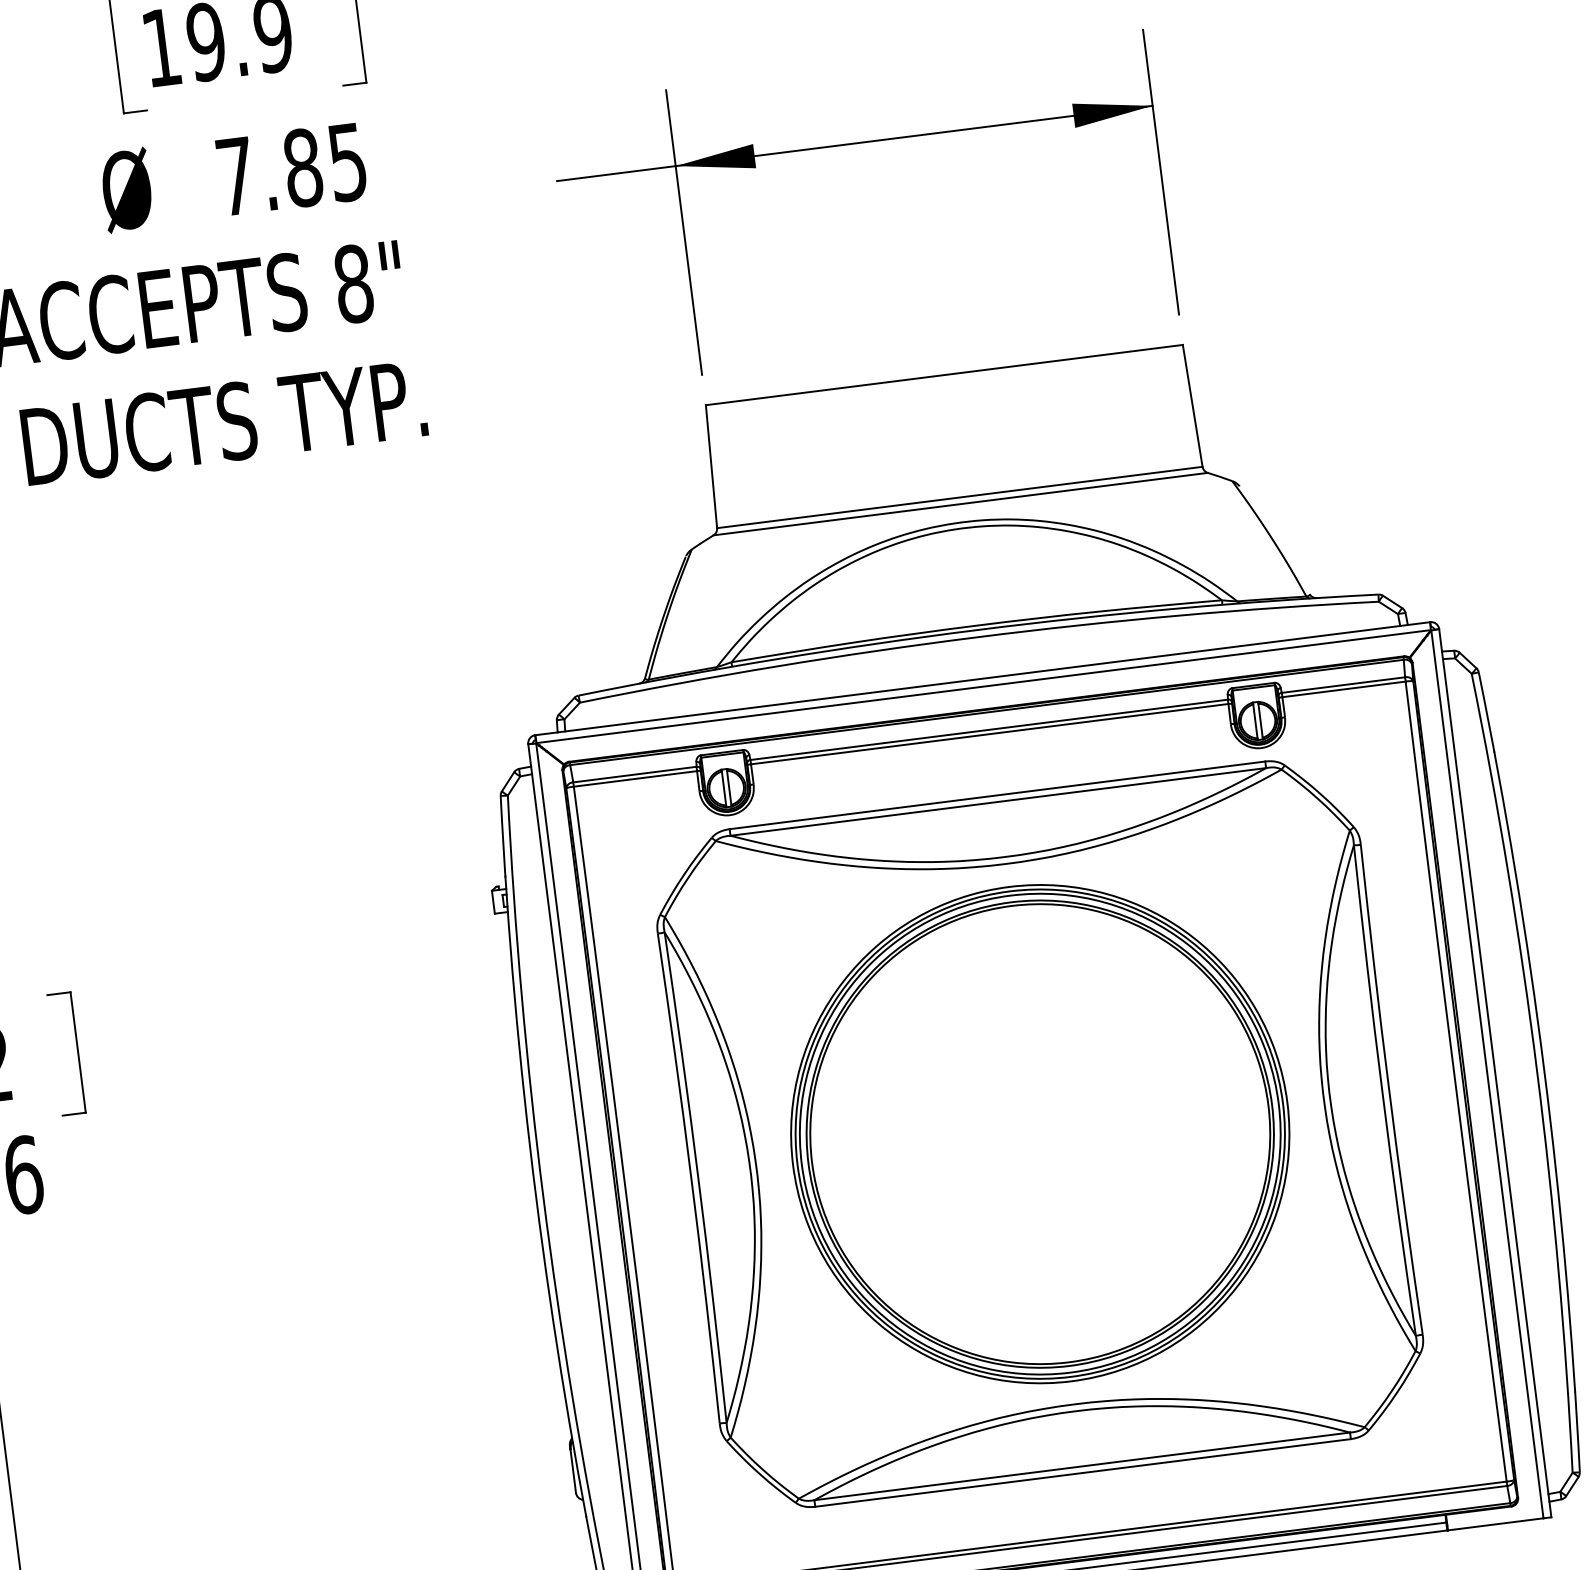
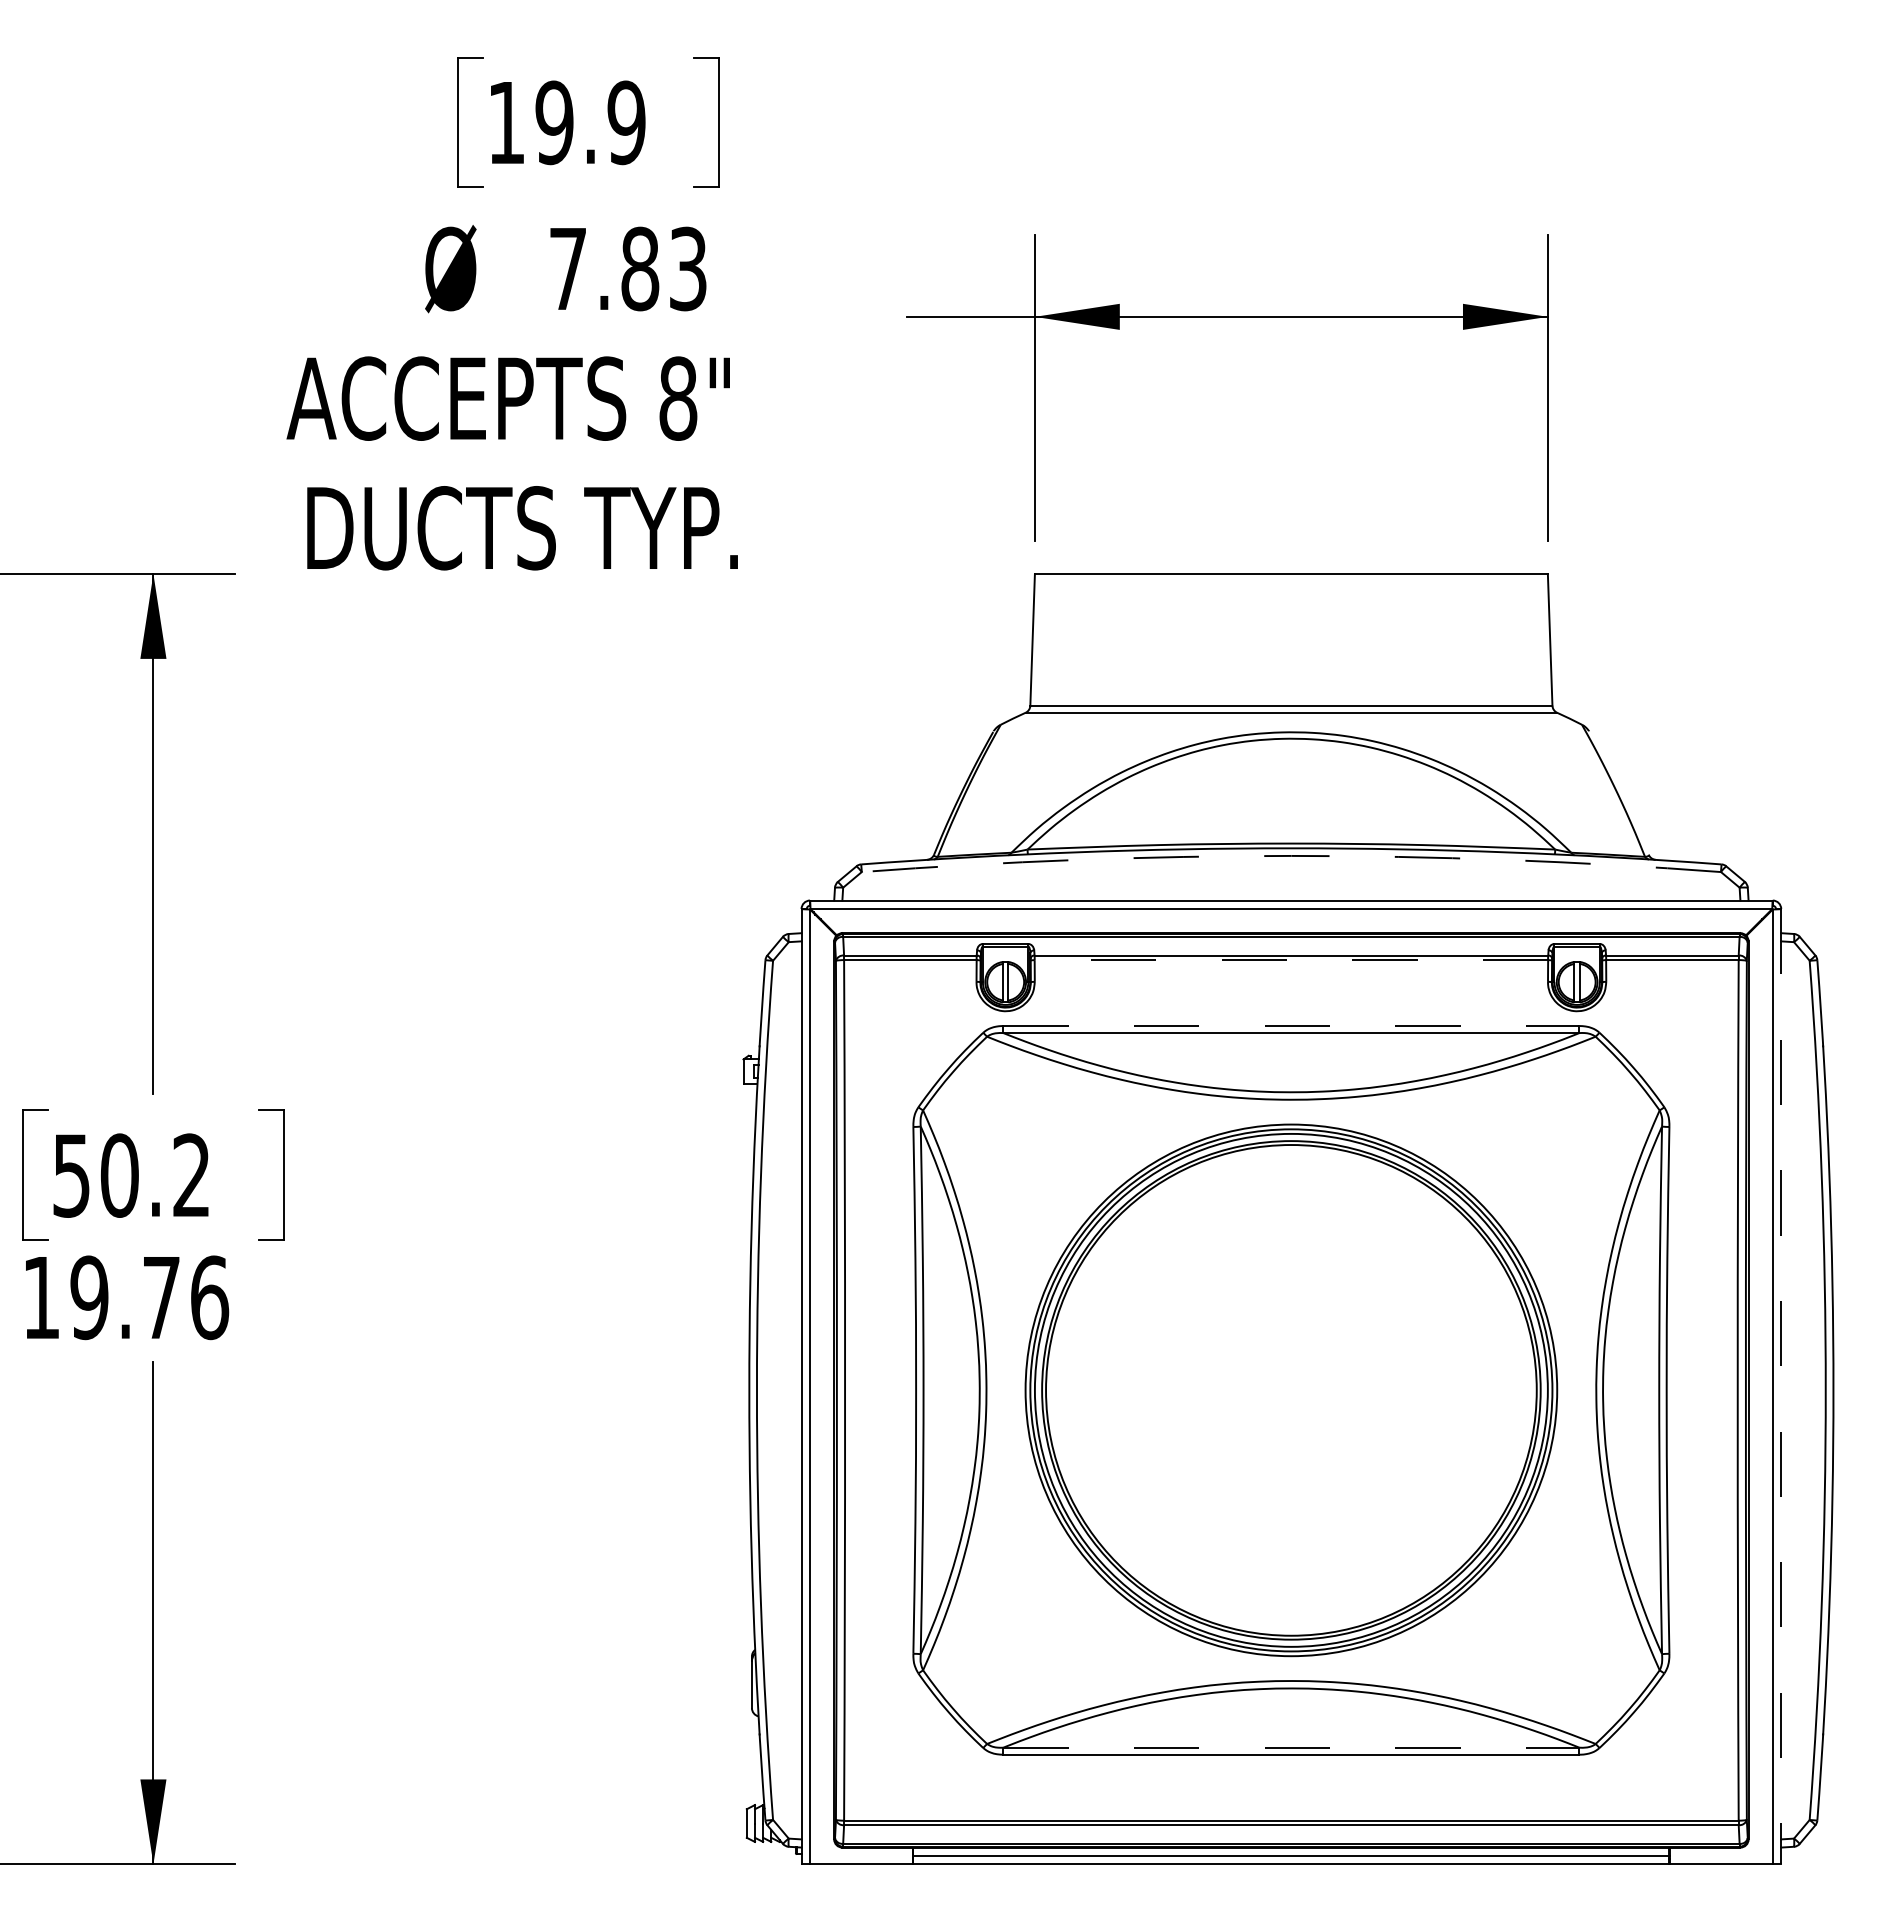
text: (347, 161) -> (688, 268), 7.85 -> 7.83
arc: (977, 636) -> (1291, 855), solid -> dashed
line: (989, 734) -> (1291, 960), solid -> dashed
line: (997, 795) -> (1291, 1026), solid -> dashed
line: (1495, 1072) -> (1781, 1386), solid -> dashed
line: (1082, 1466) -> (1291, 1747), solid -> dashed

